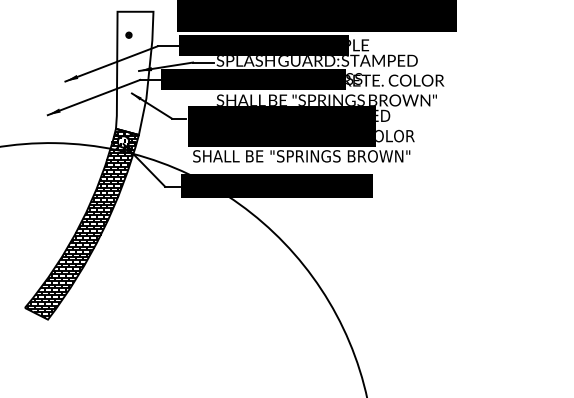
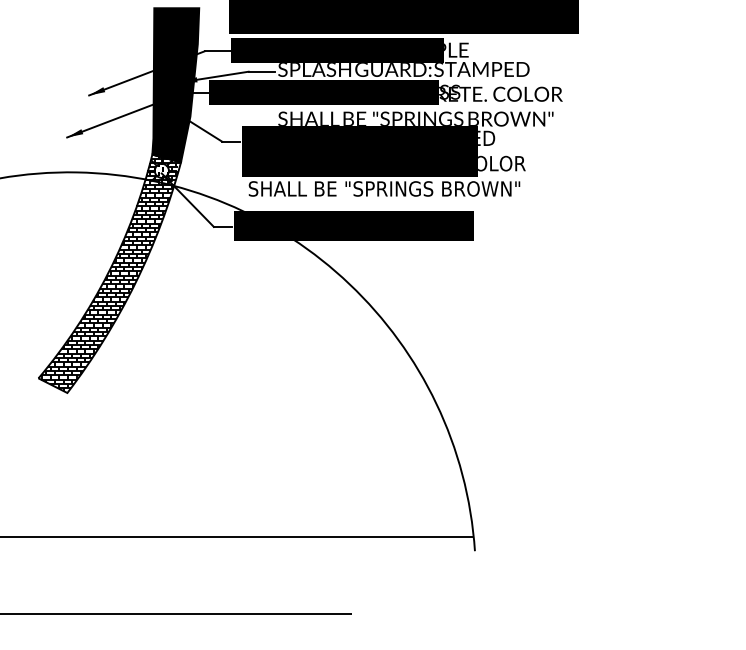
fill: (134, 73) -> (175, 85), added

